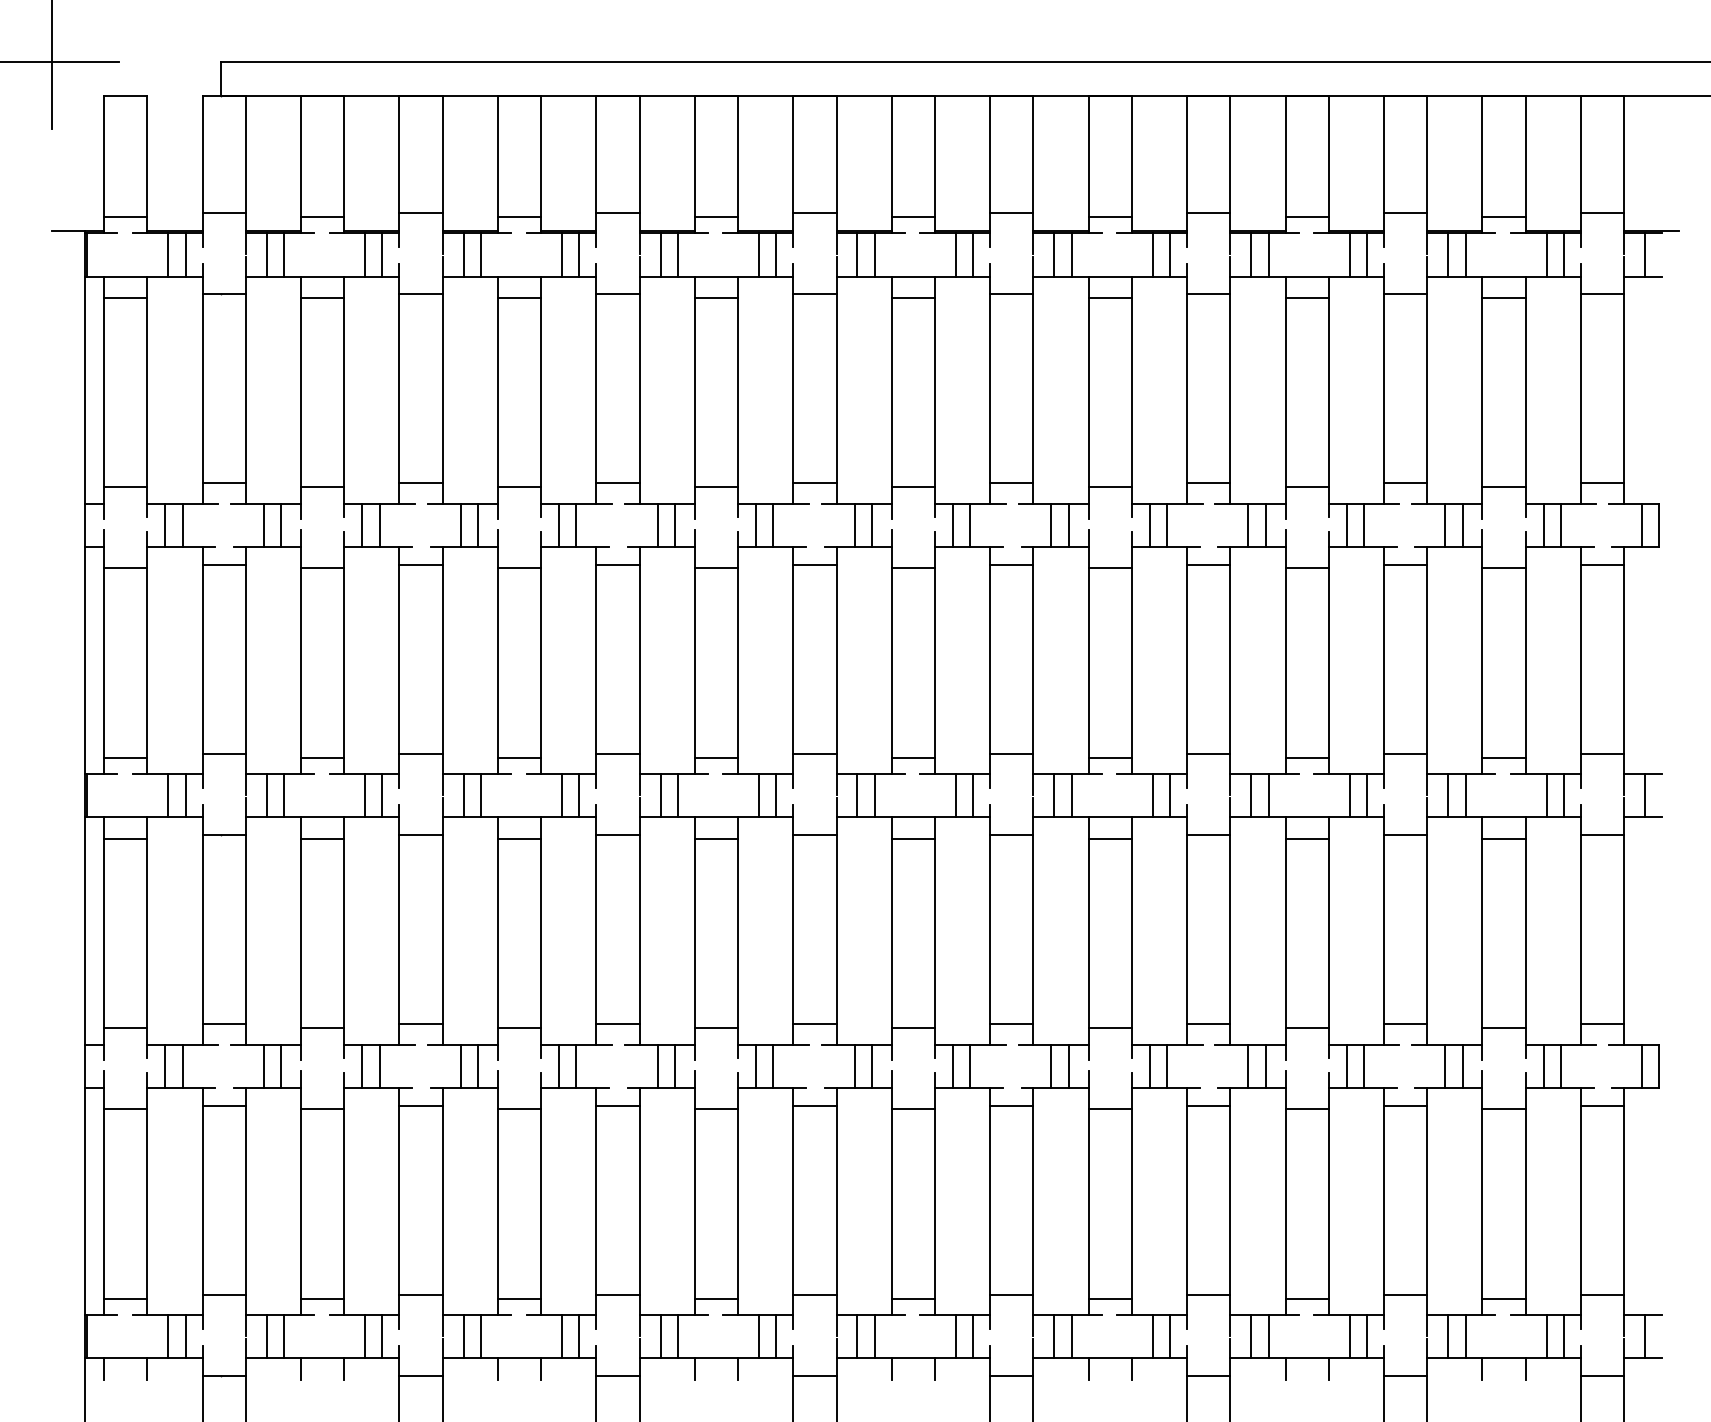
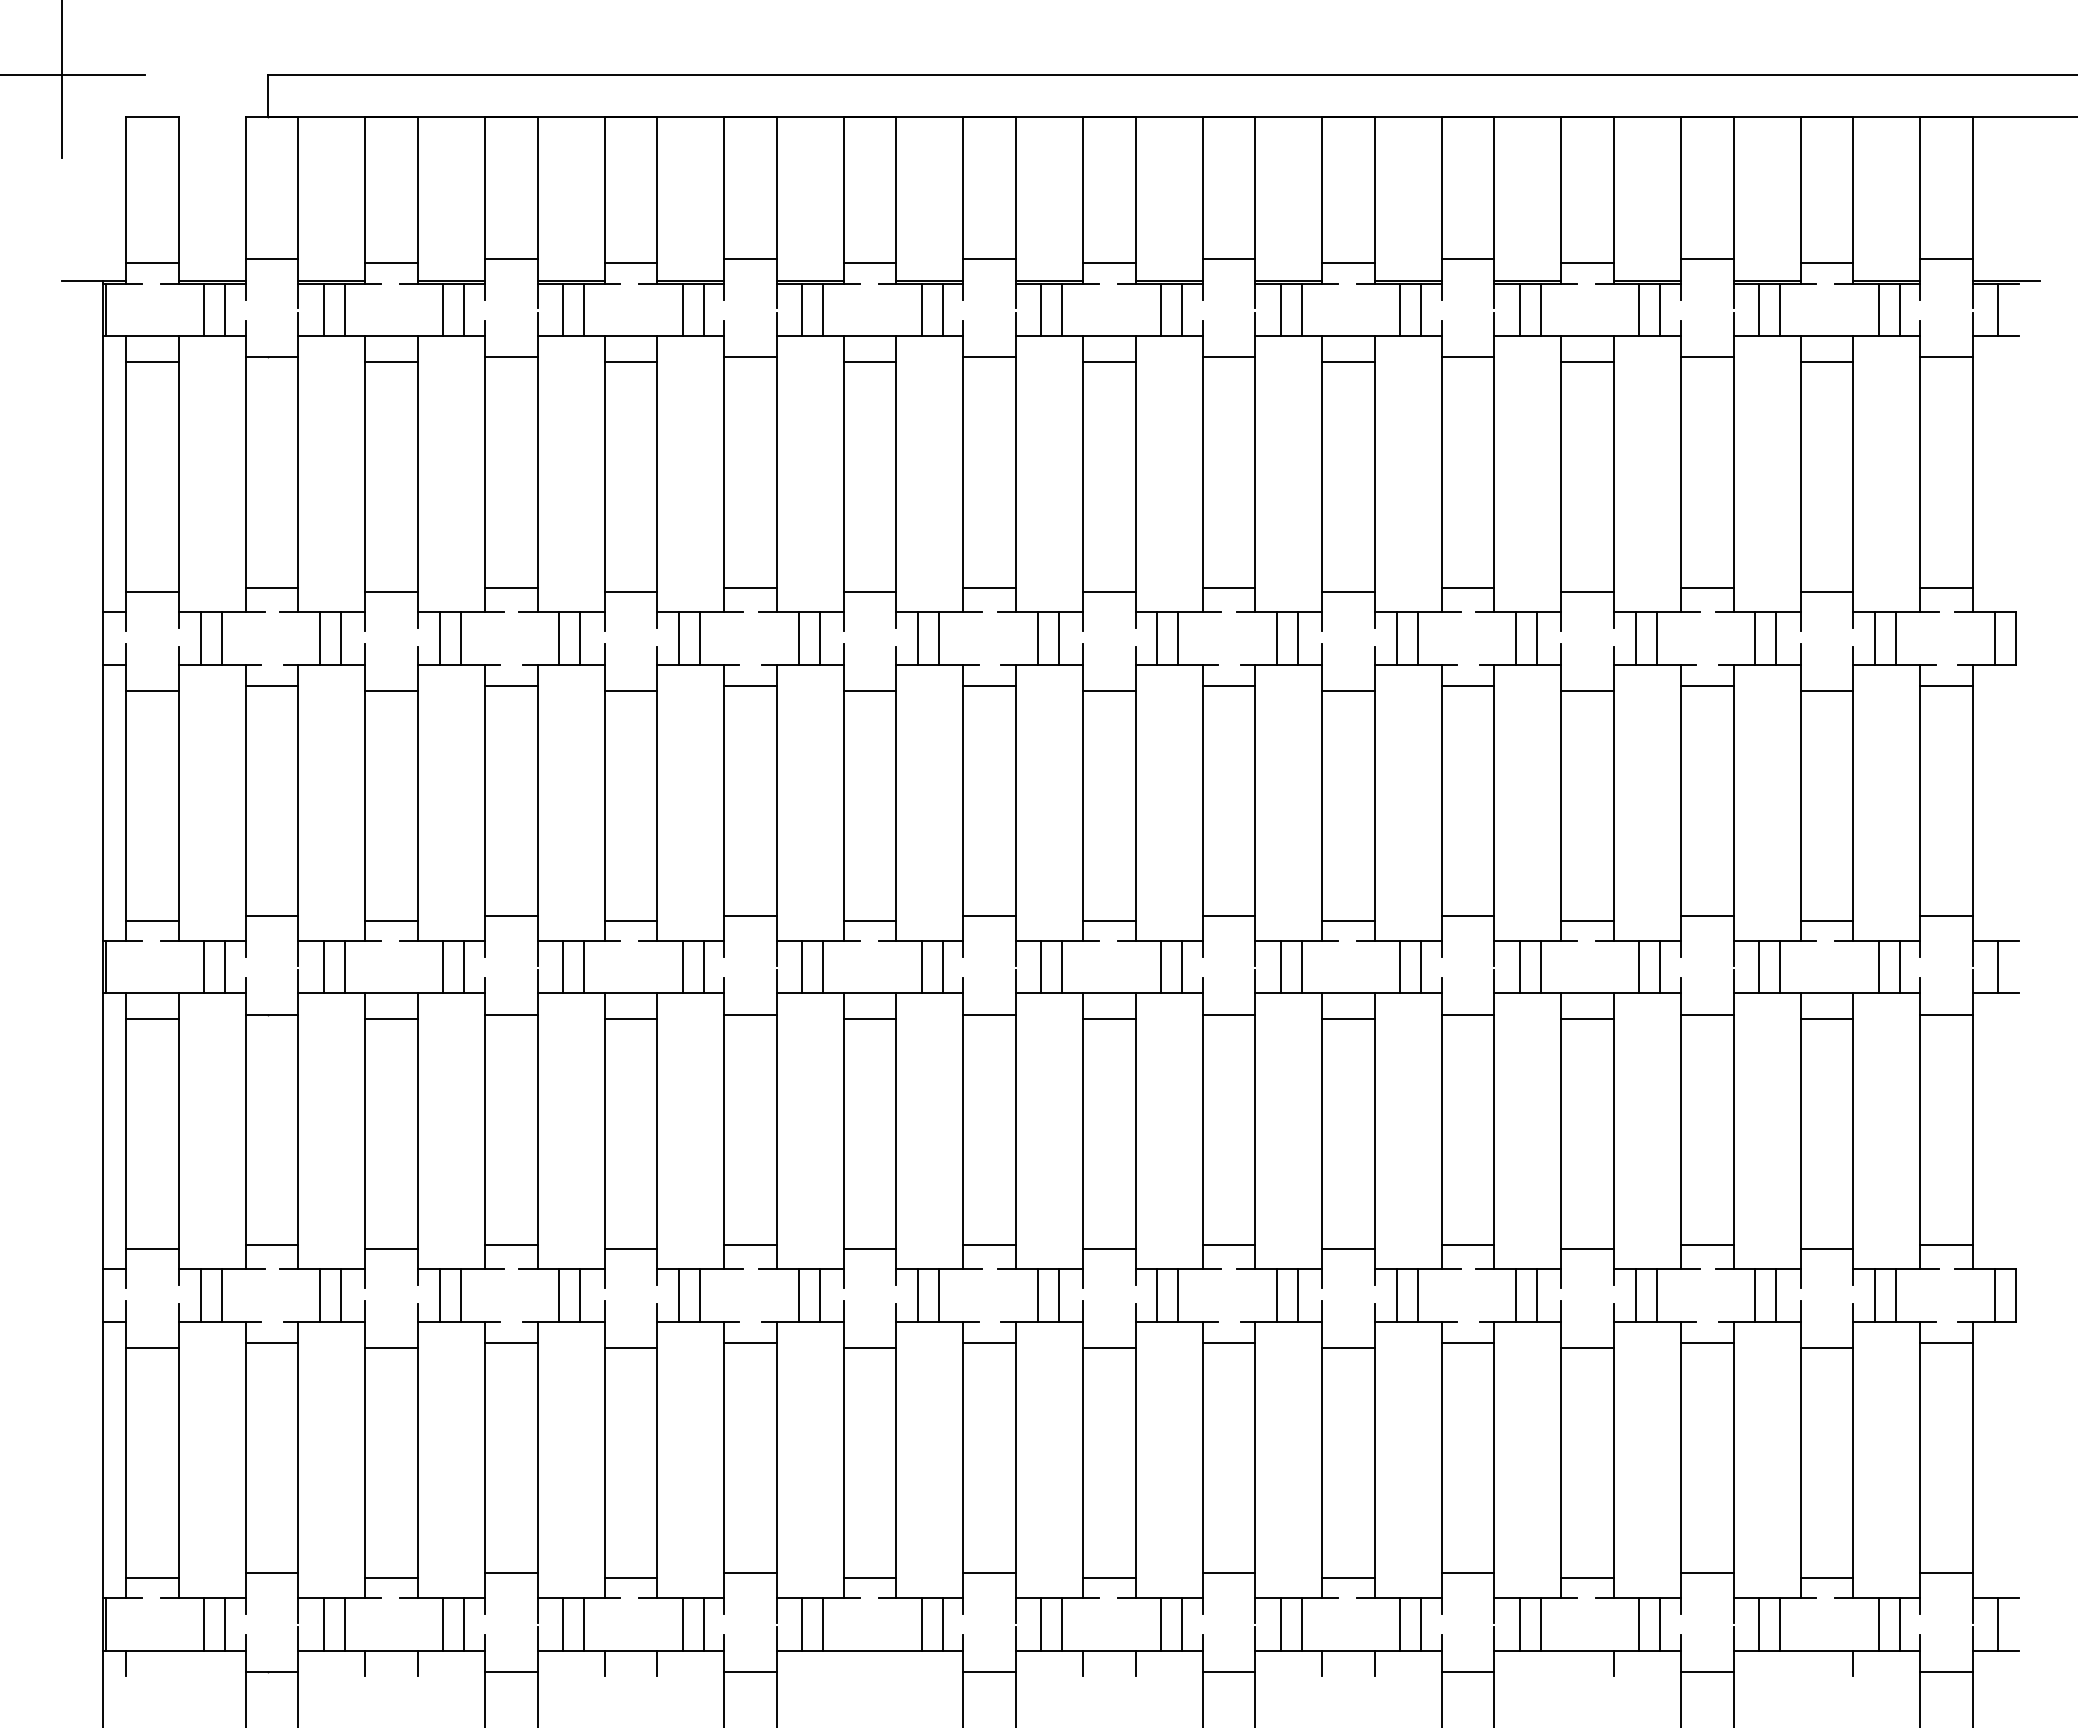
line: (147, 1369) -> (178, 1663), removed
line: (694, 1369) -> (843, 1663), removed
line: (738, 1369) -> (896, 1663), removed
line: (1285, 1369) -> (1561, 1663), removed
line: (1482, 1369) -> (1800, 1663), removed

